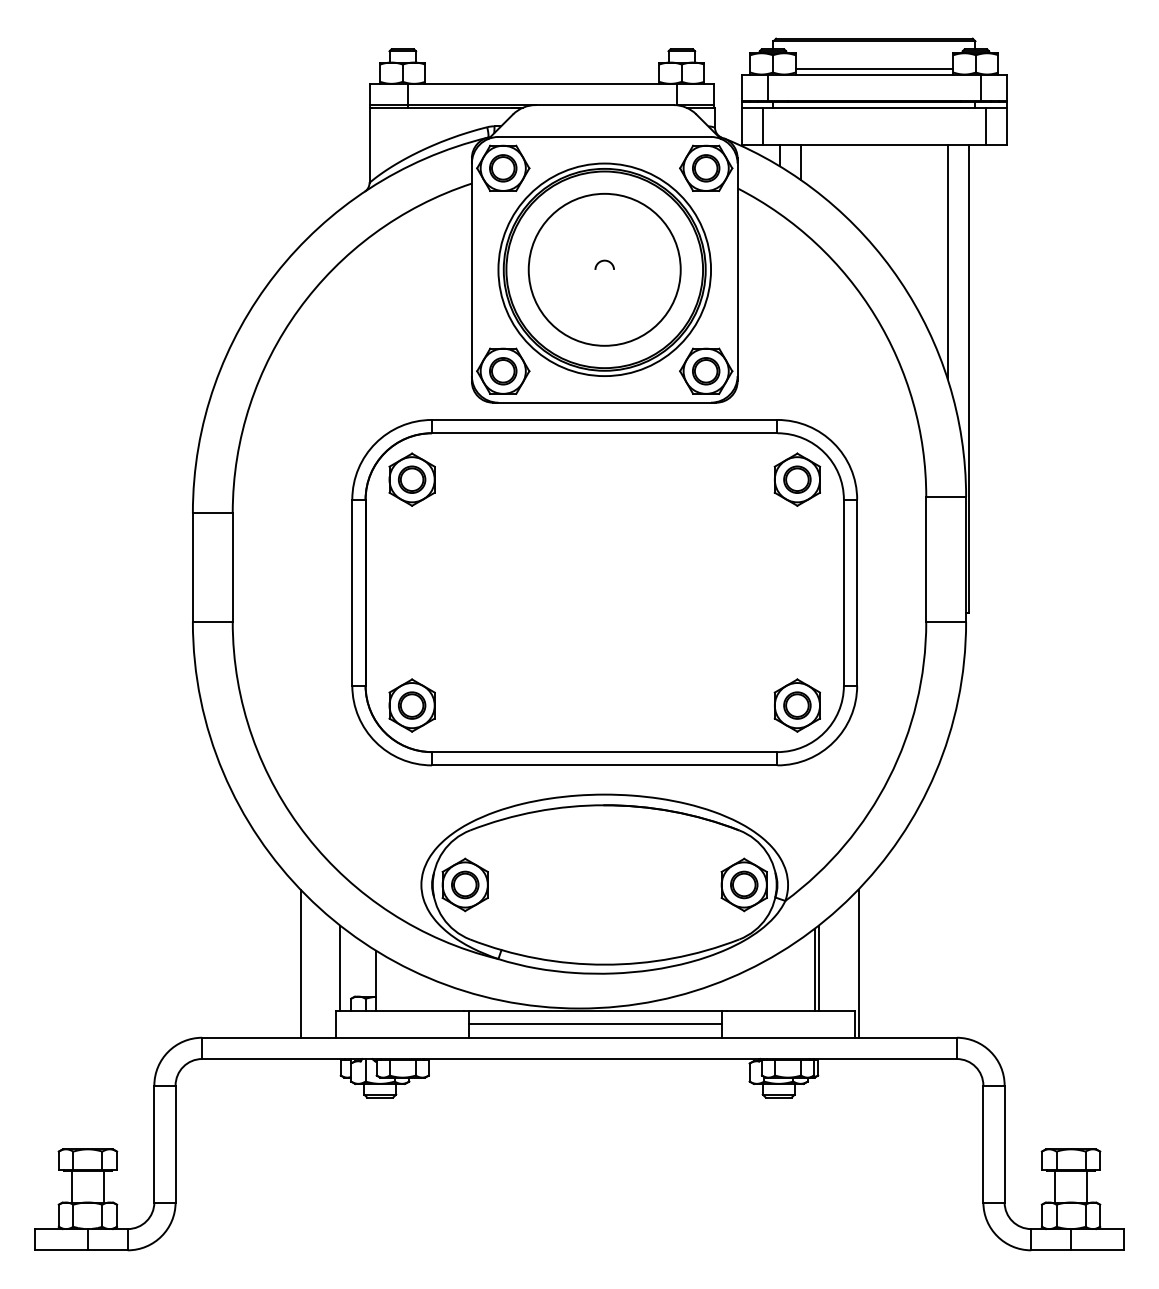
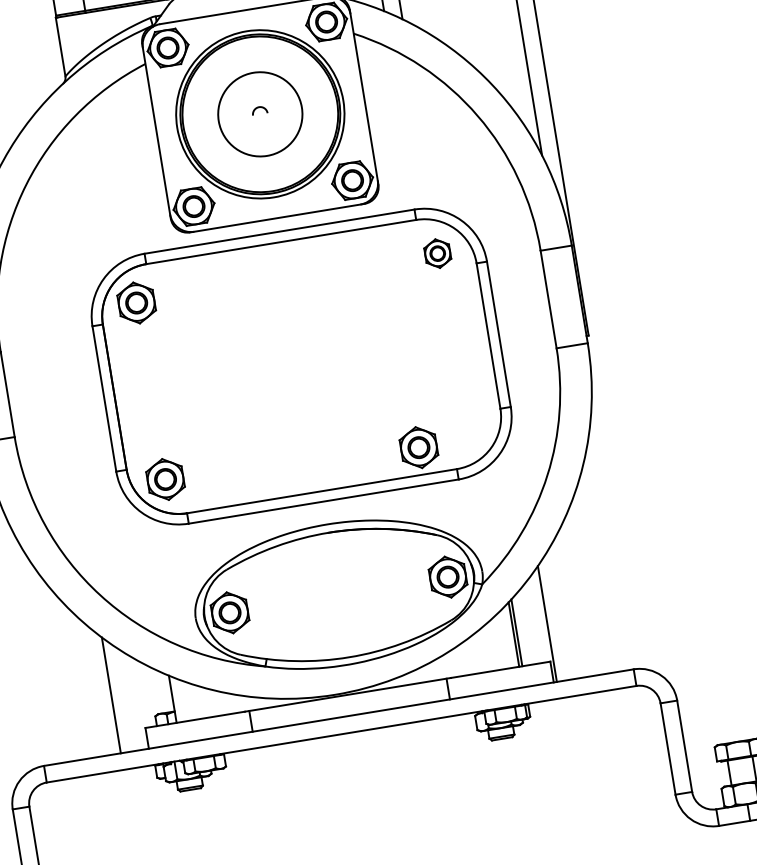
circle: (604, 269) -> (260, 114), size x0.7
part: (797, 479) -> (437, 253), size x0.7
part: (797, 705) -> (419, 447), moved
line: (340, 968) -> (143, 694), removed
line: (595, 1024) -> (349, 705), removed

